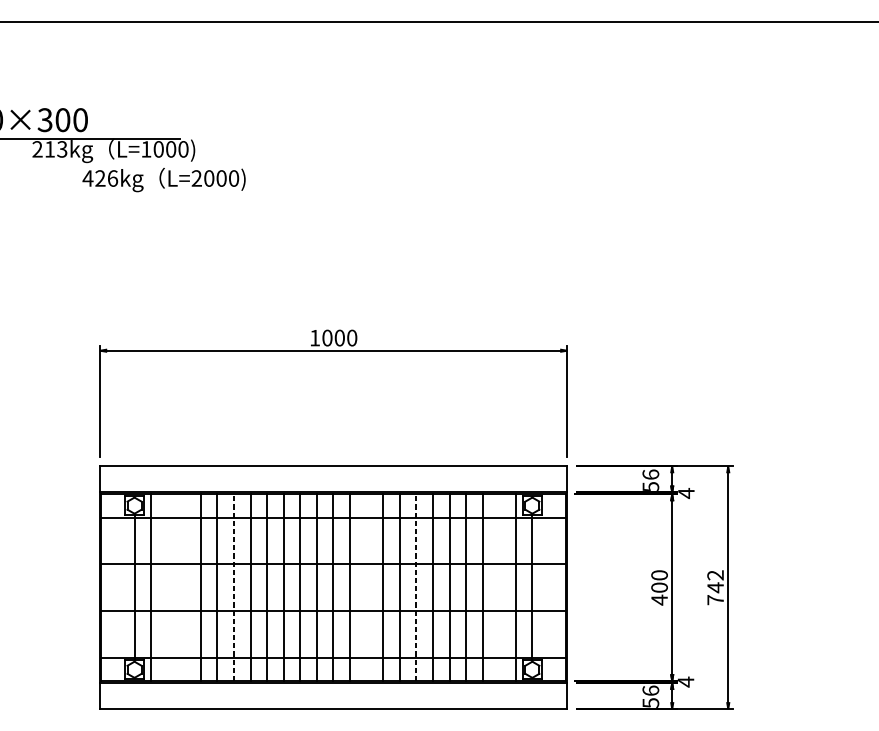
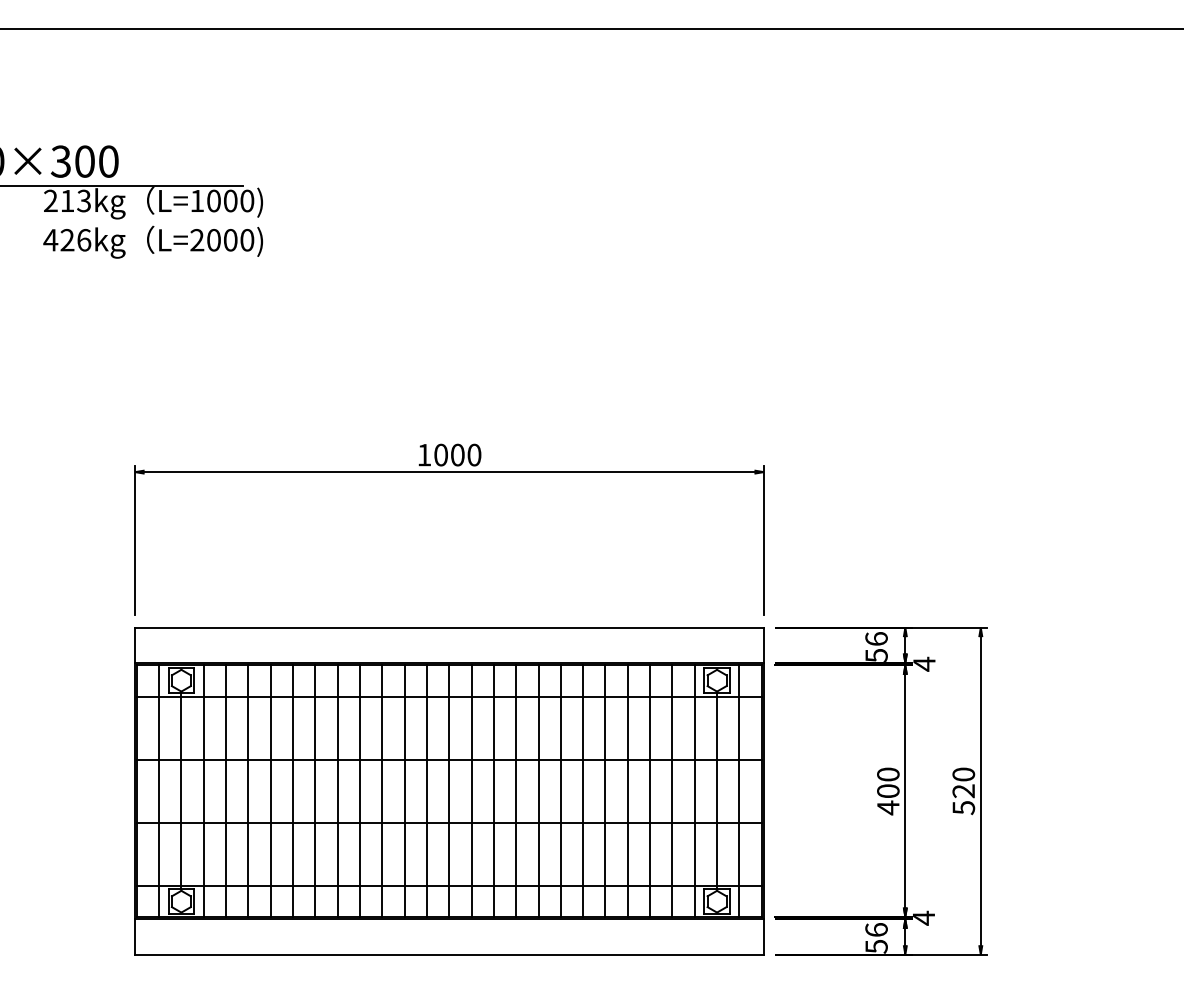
text: (163, 179) -> (152, 241), moved
line: (118, 587) -> (159, 790), added
line: (168, 587) -> (226, 790), added
line: (184, 587) -> (248, 790), added
line: (234, 587) -> (315, 791), dashed -> solid
line: (366, 587) -> (493, 790), added
line: (416, 587) -> (560, 791), dashed -> solid
line: (499, 587) -> (672, 790), added
line: (549, 587) -> (739, 790), added
text: (715, 587) -> (963, 791), 742 -> 520

